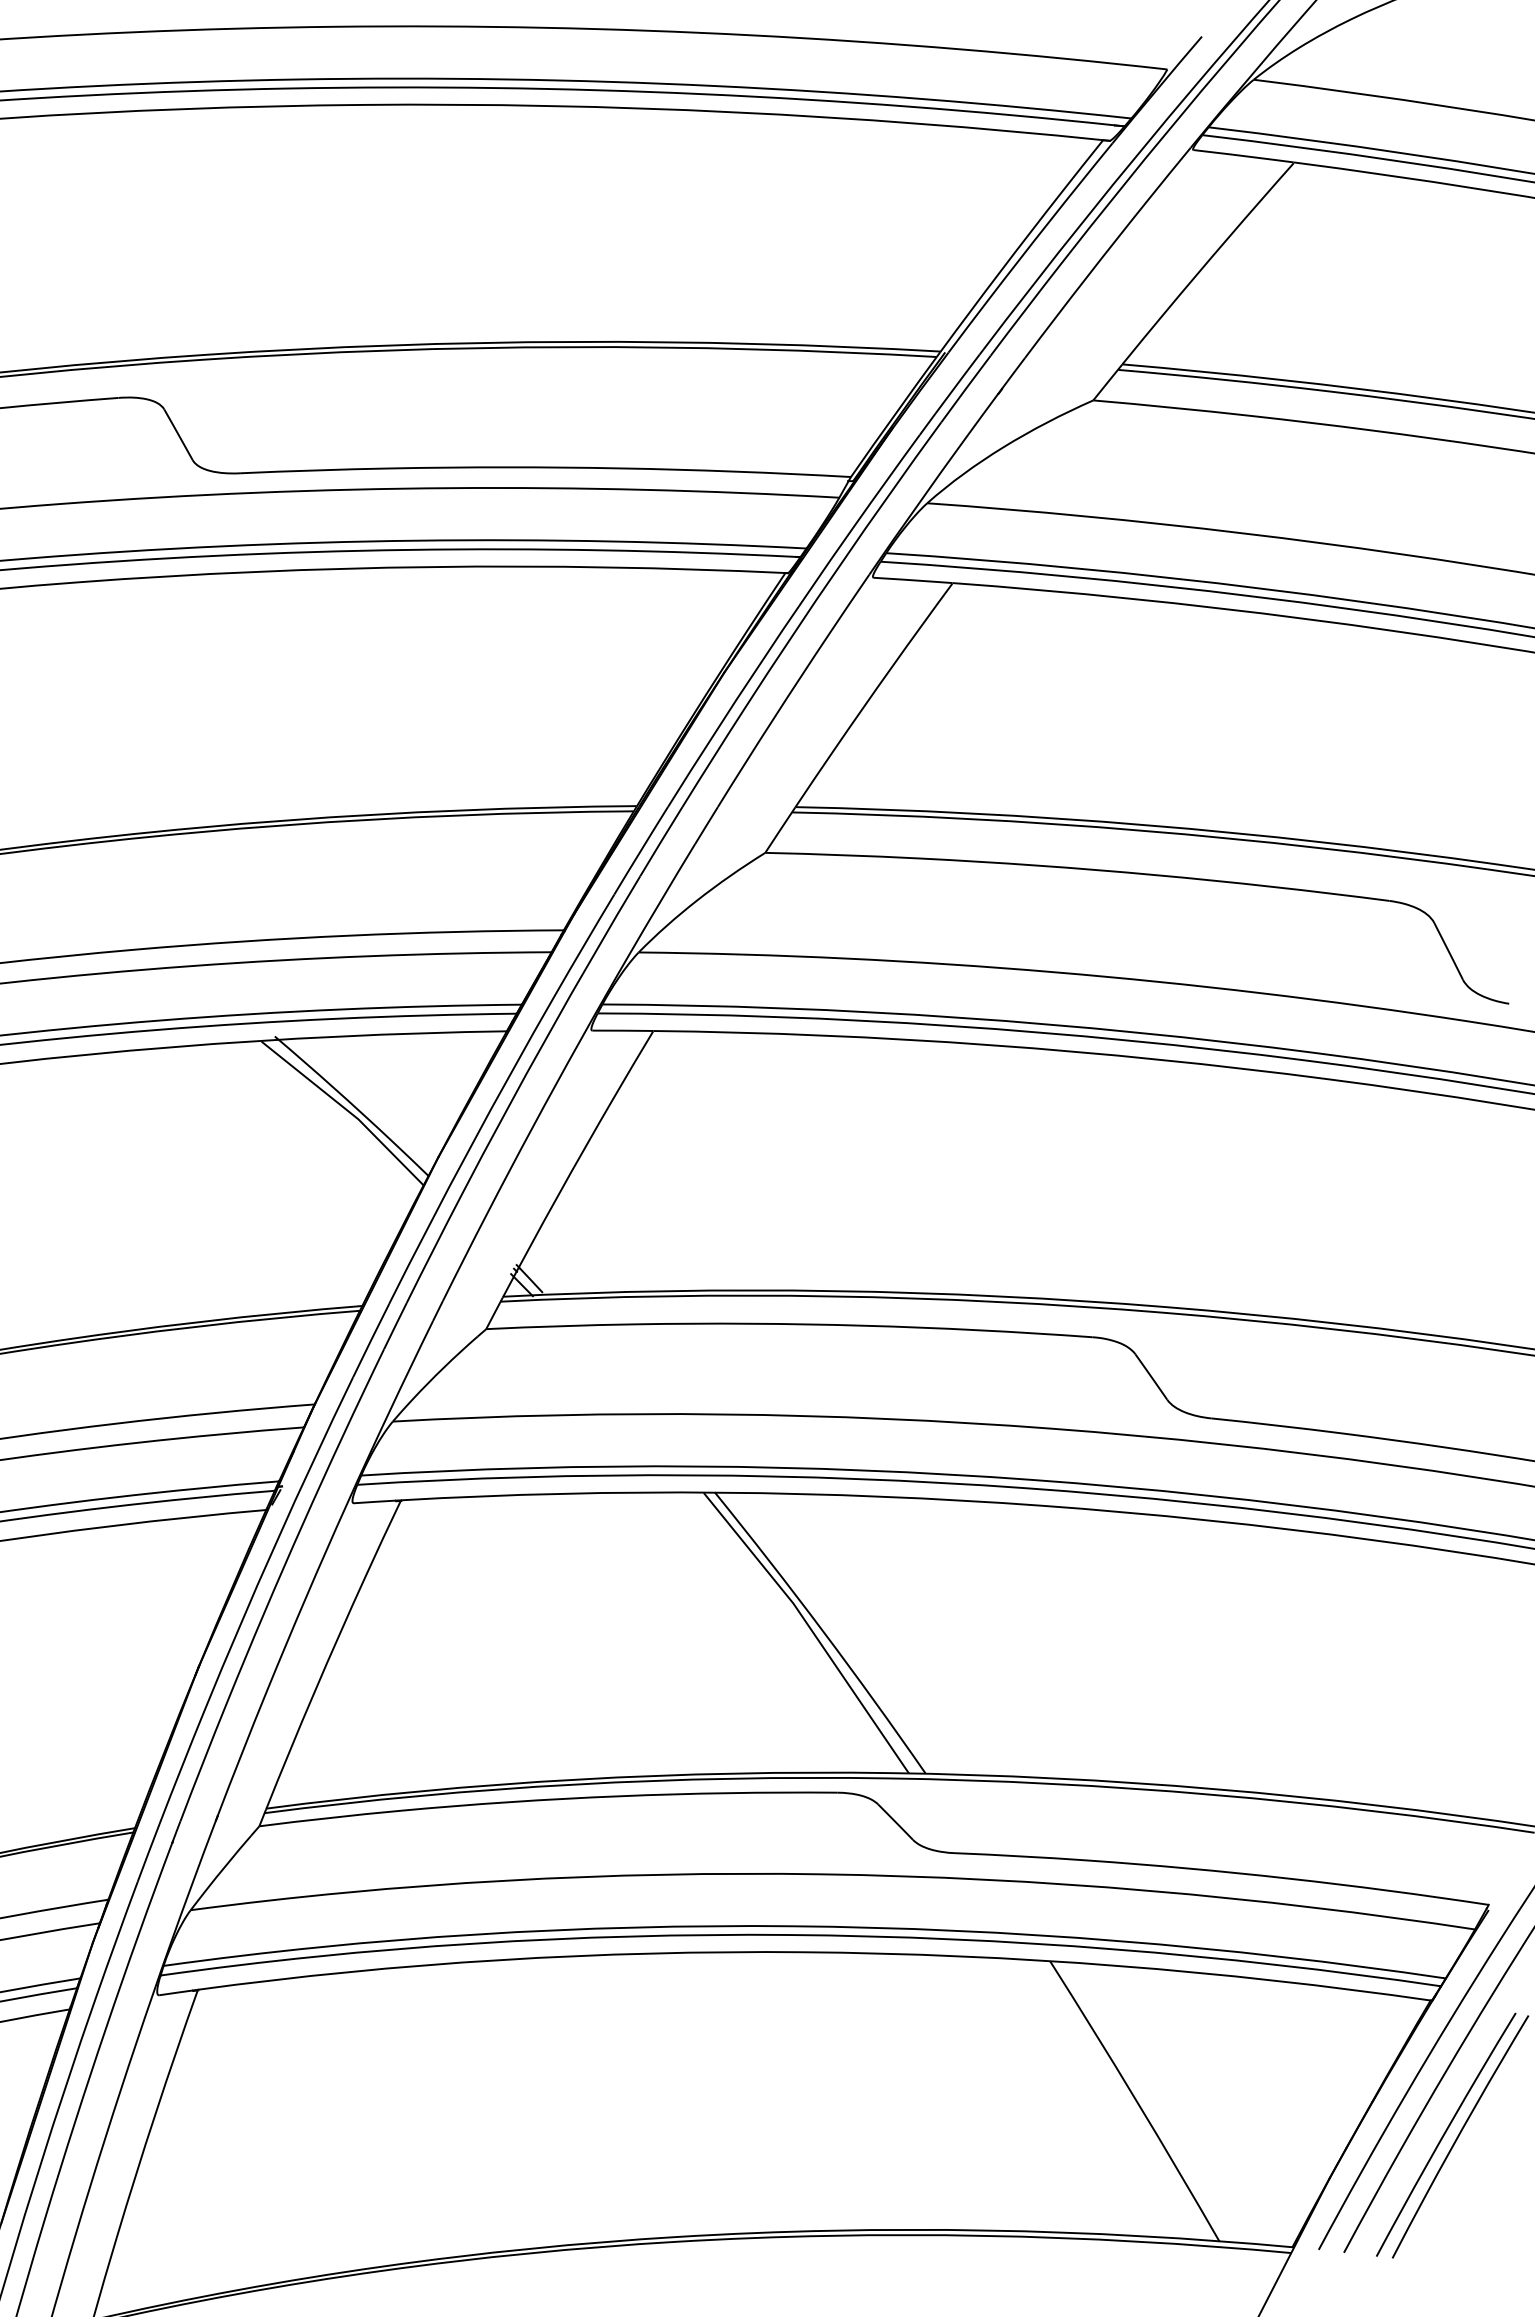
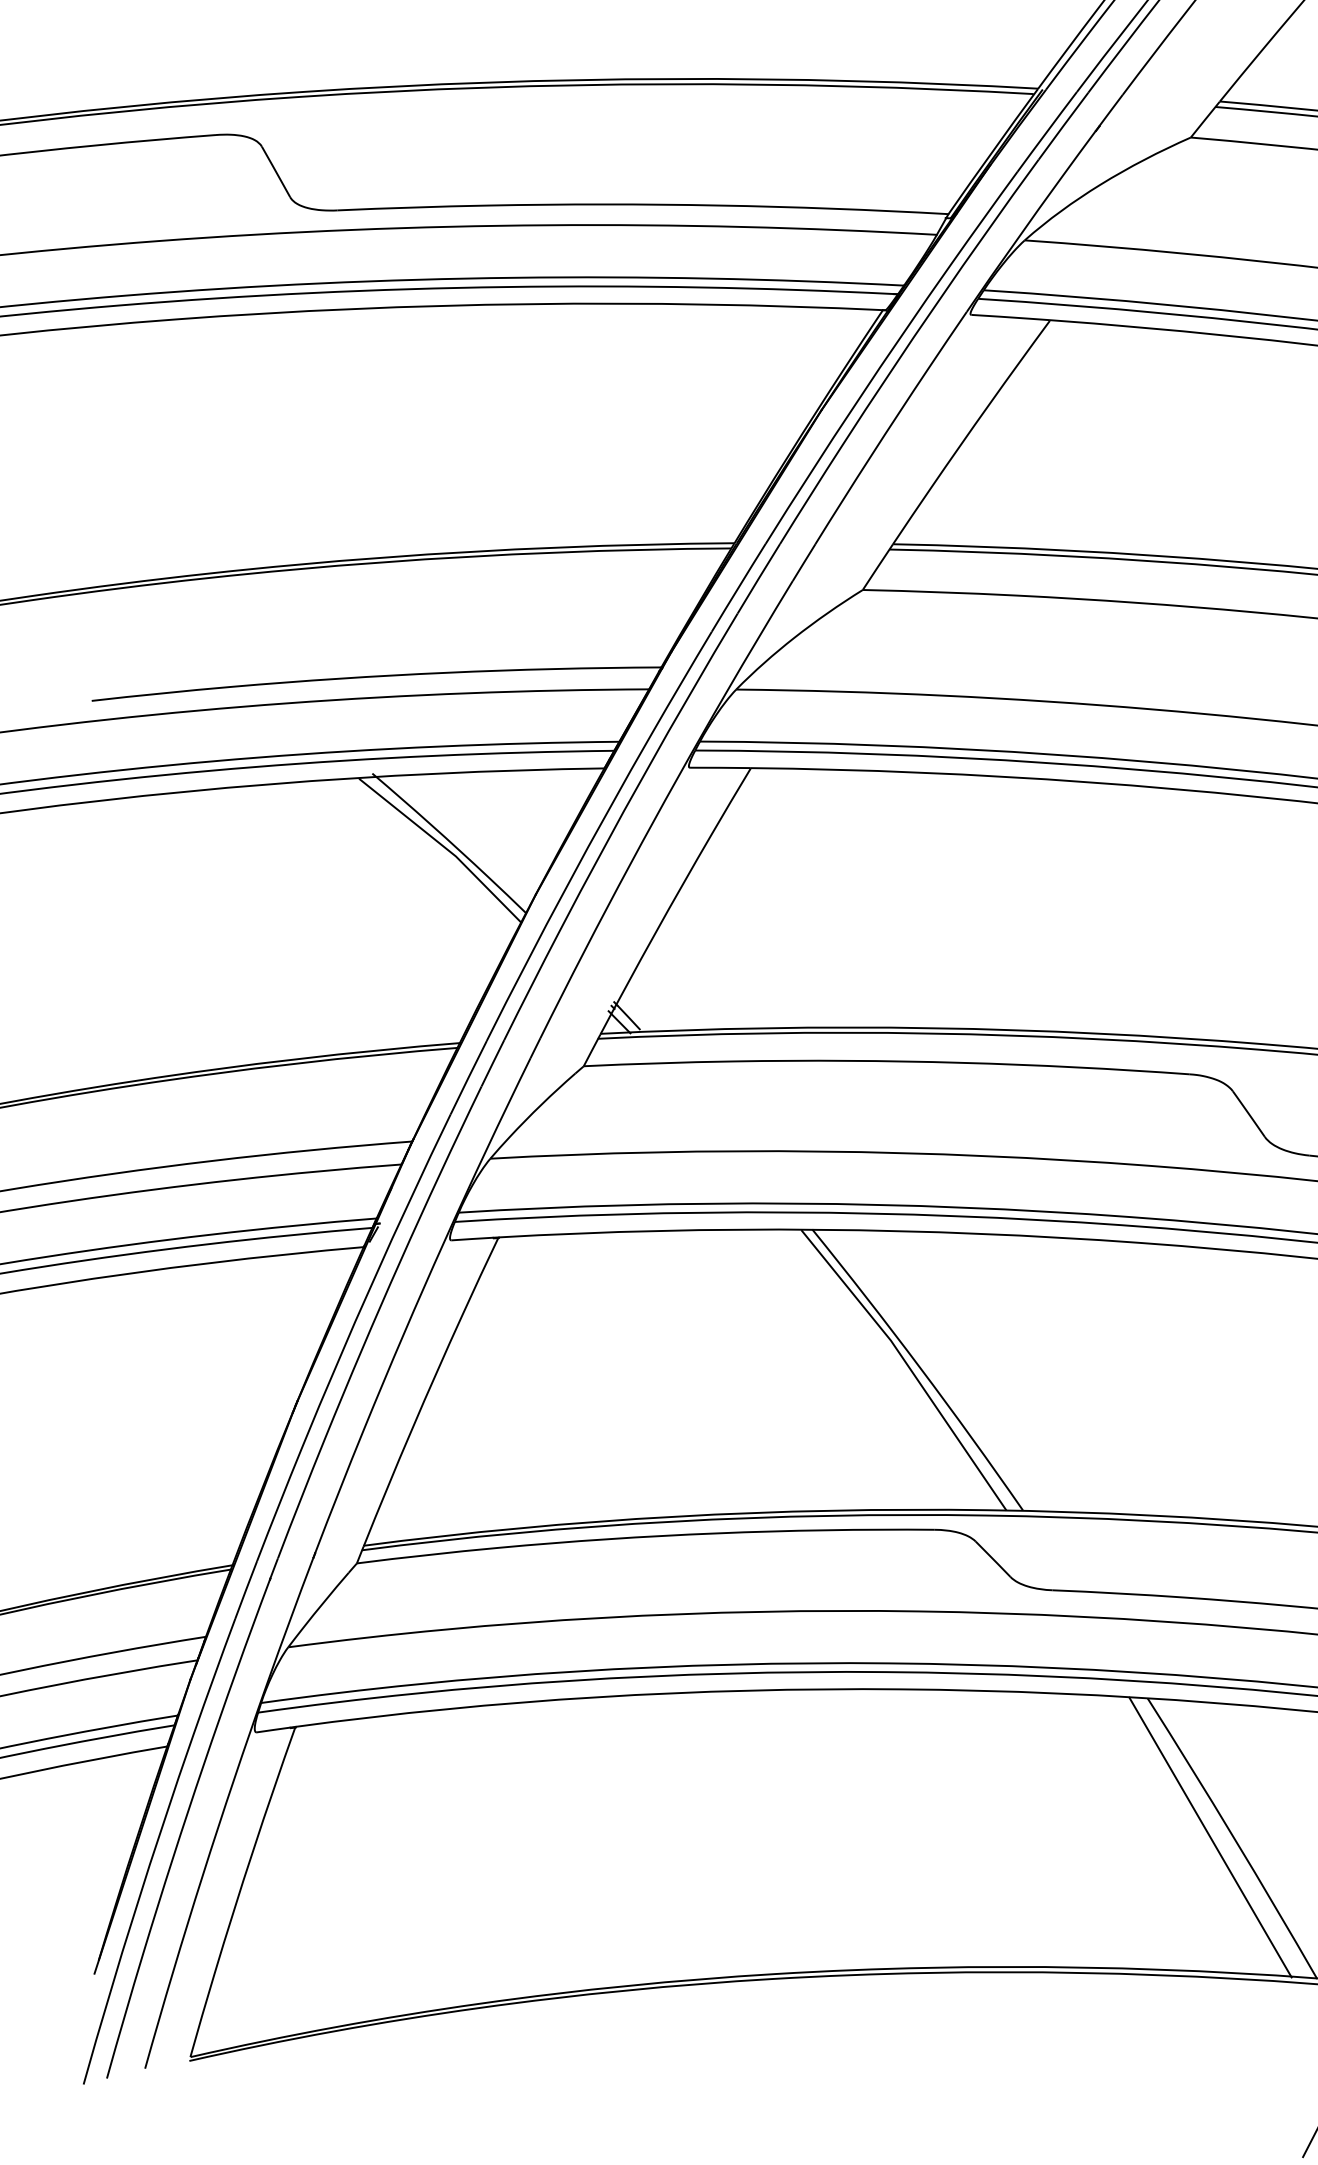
line: (1112, 2100) -> (1210, 1837), added

